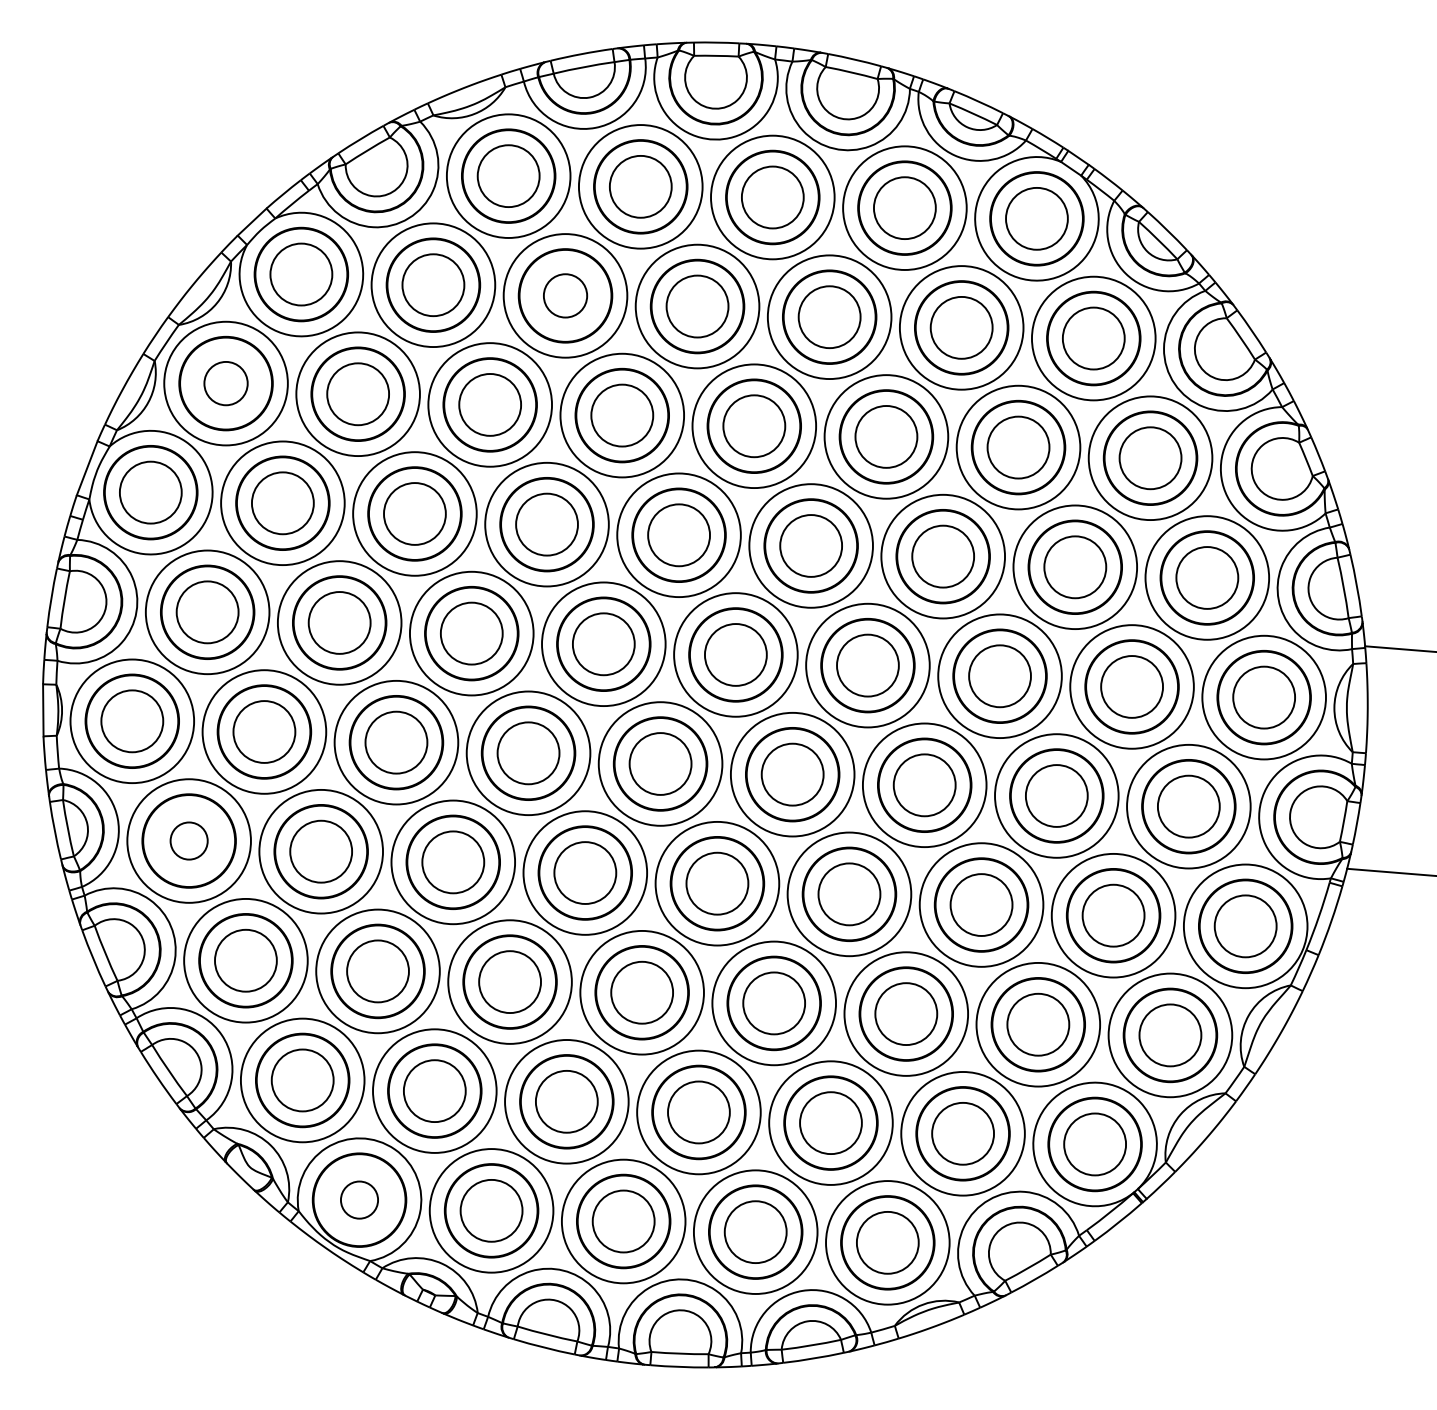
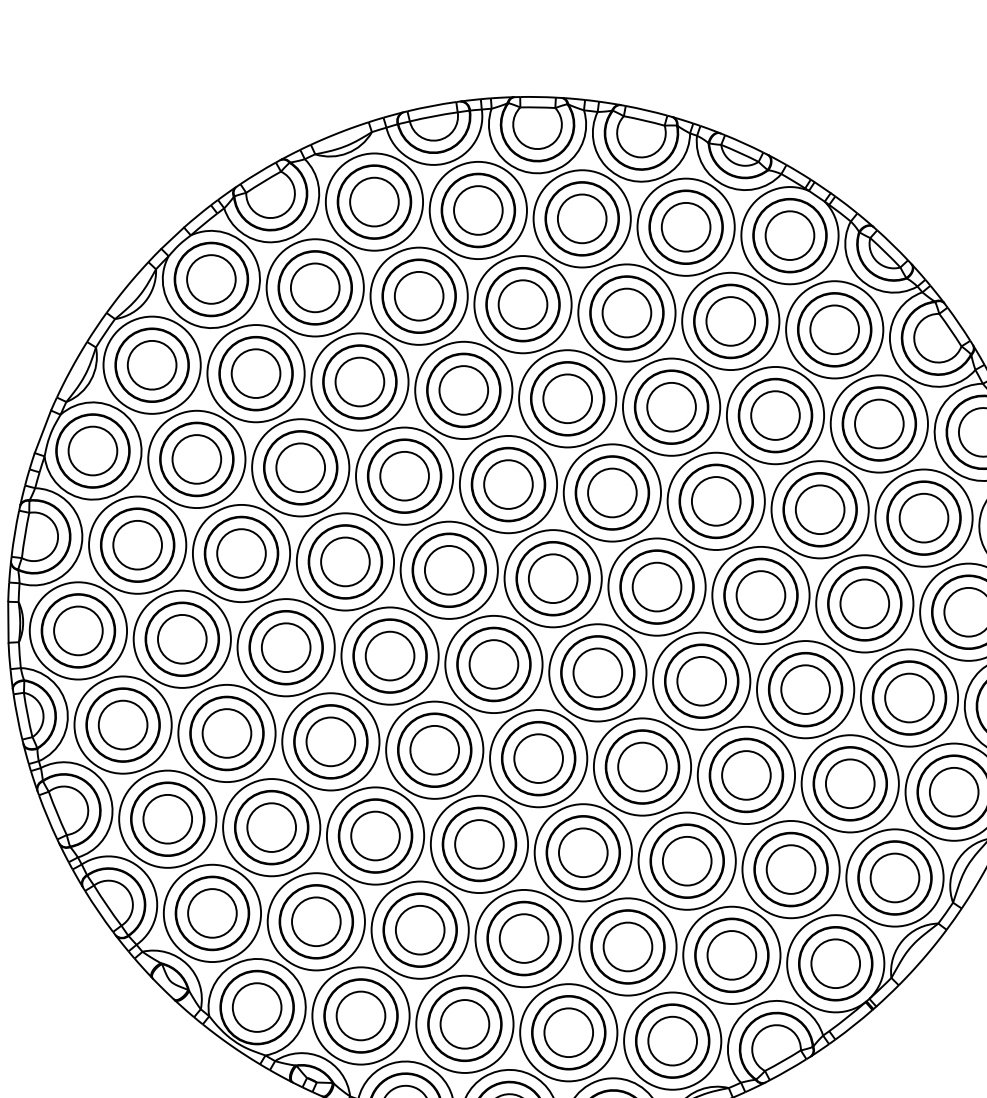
circle: (565, 295) -> (419, 295), size x1.43
circle: (226, 383) -> (152, 365), size x1.43
circle: (189, 840) -> (123, 724), size x1.67
circle: (359, 1199) -> (257, 1007), size x1.67

